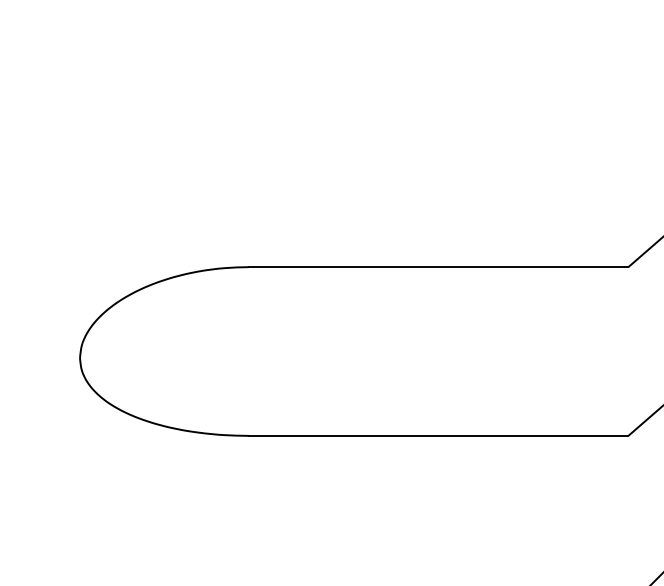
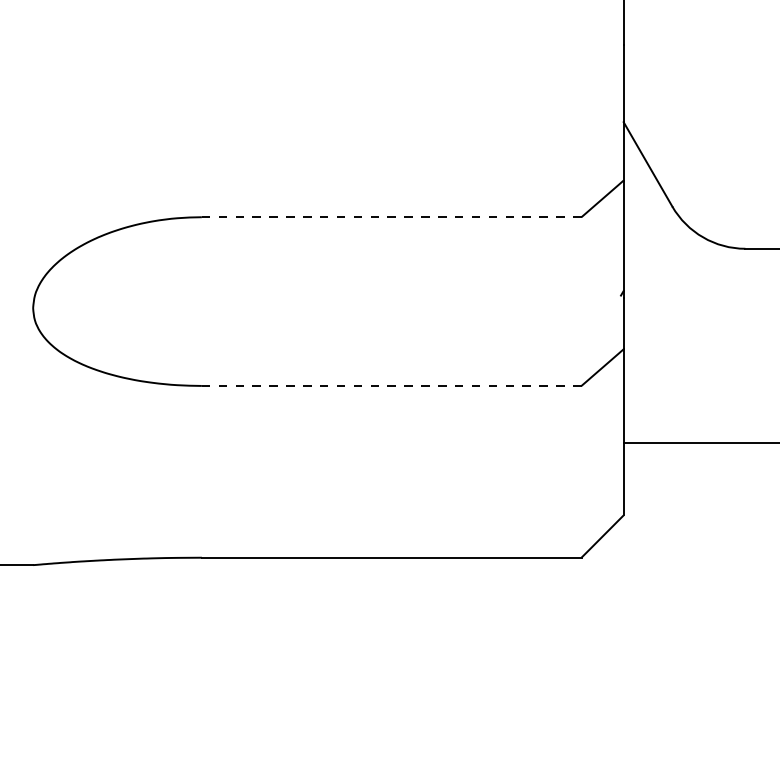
line: (438, 267) -> (391, 217), solid -> dashed
line: (438, 435) -> (391, 385), solid -> dashed

